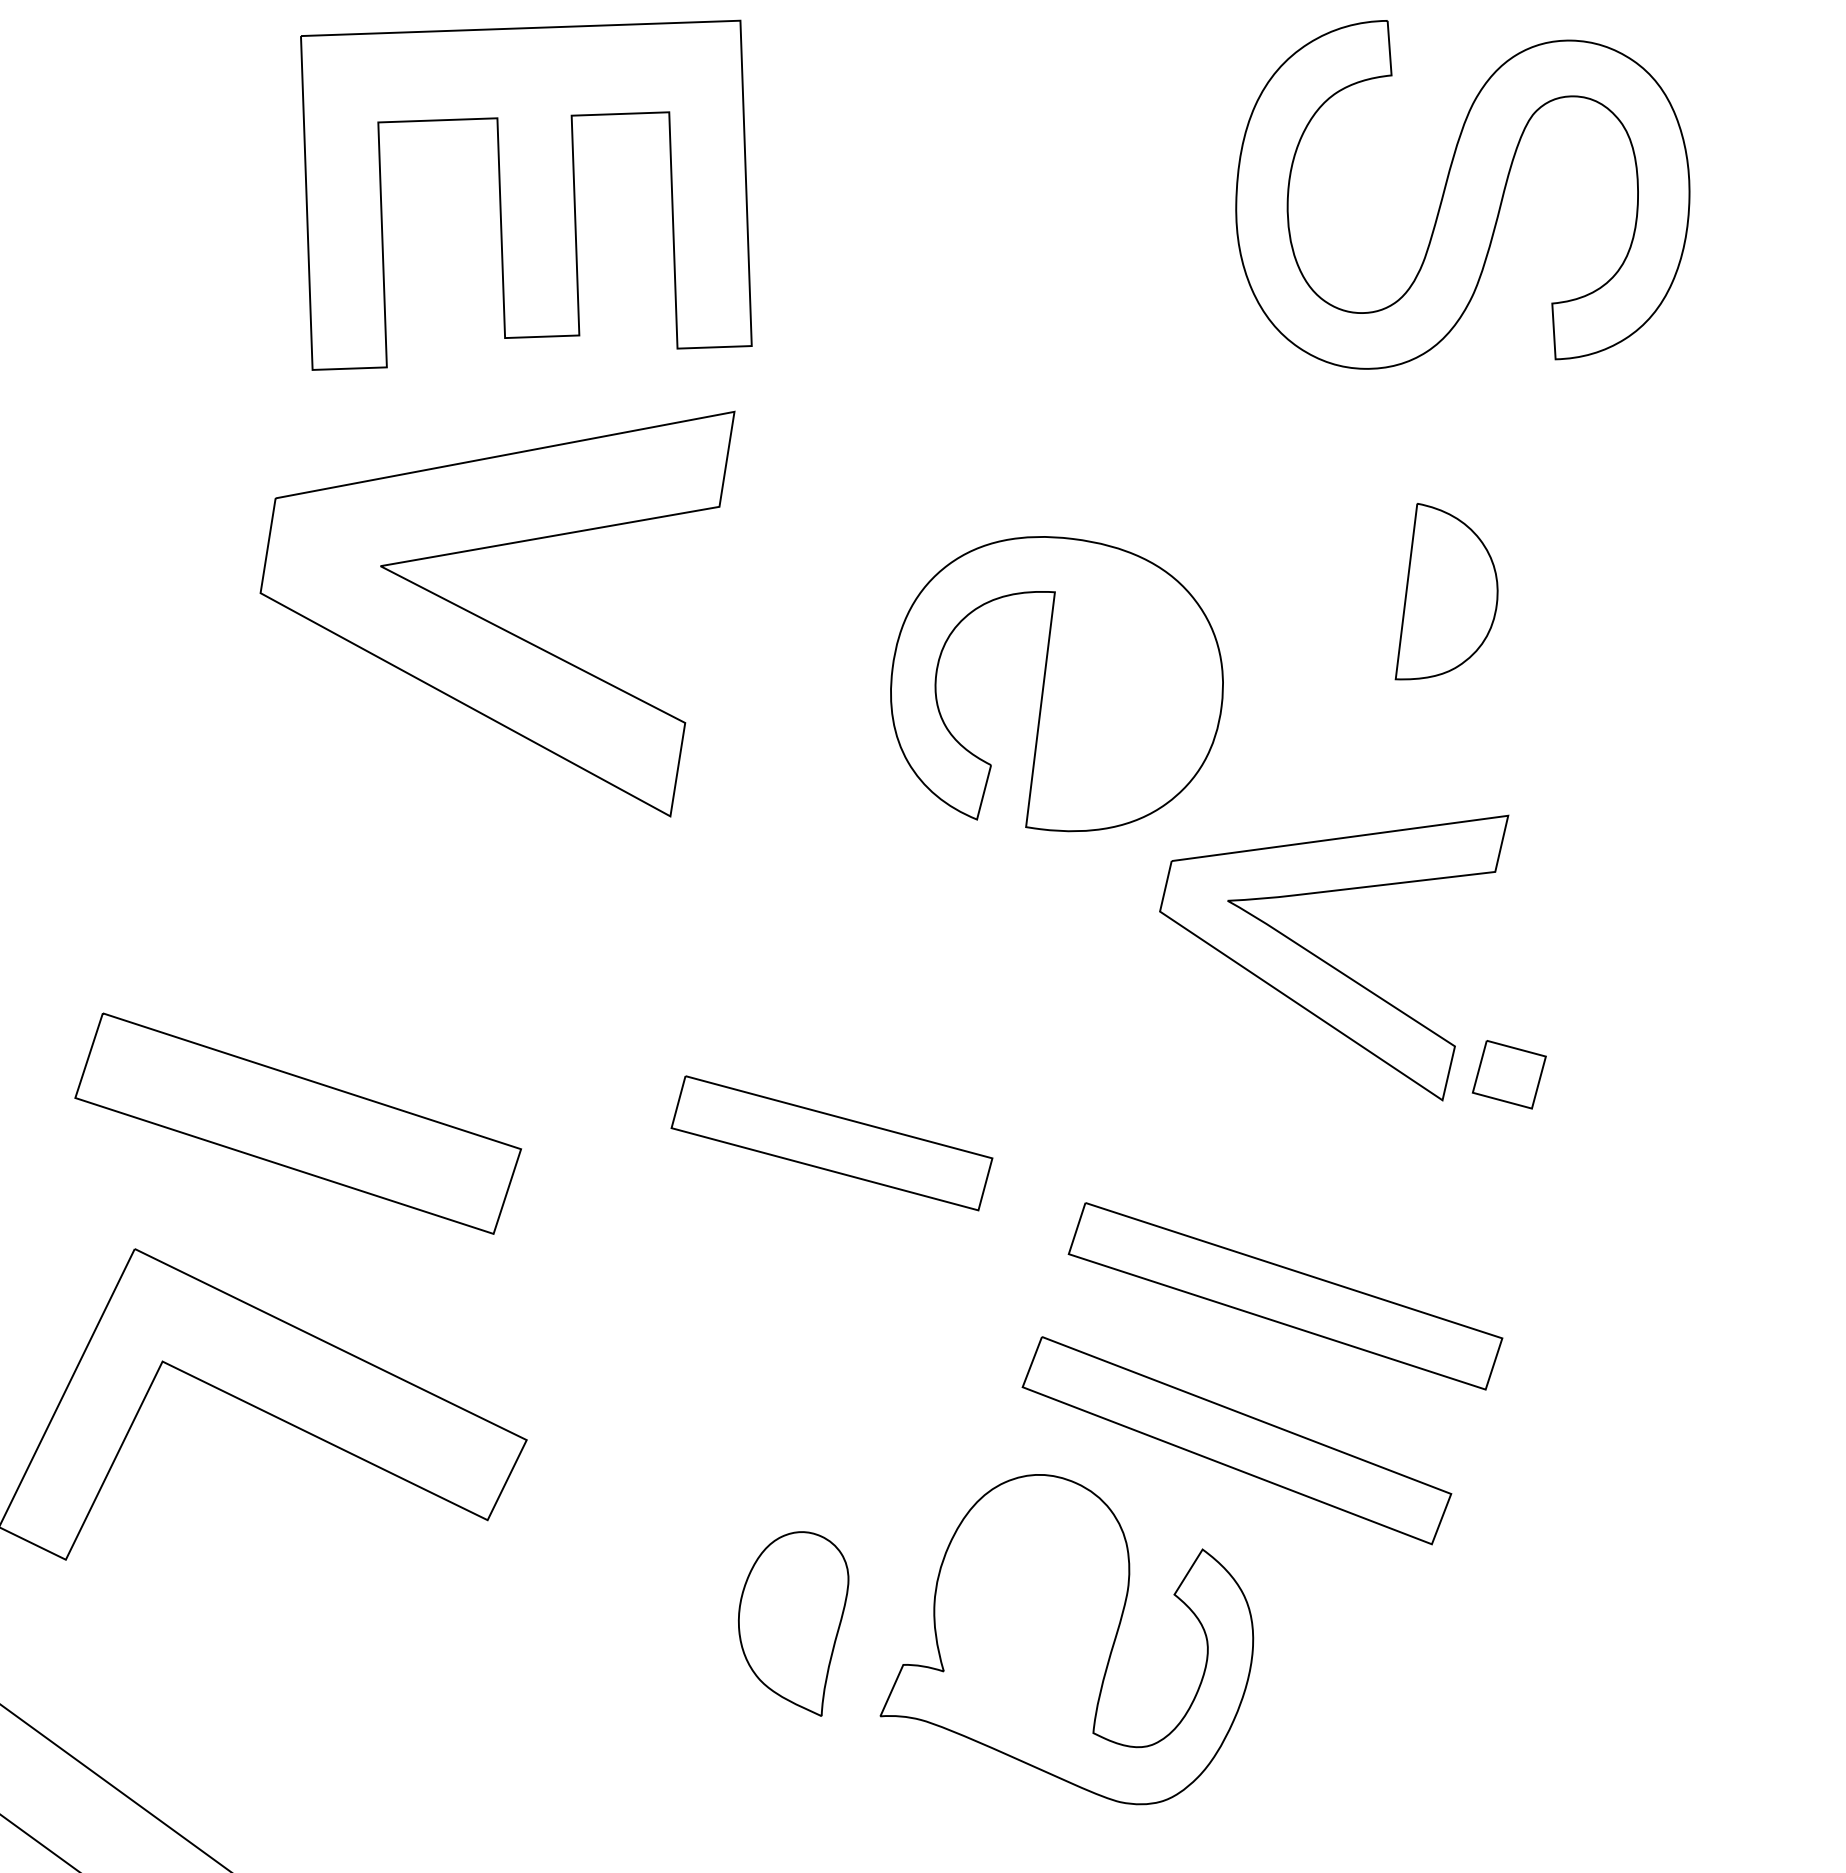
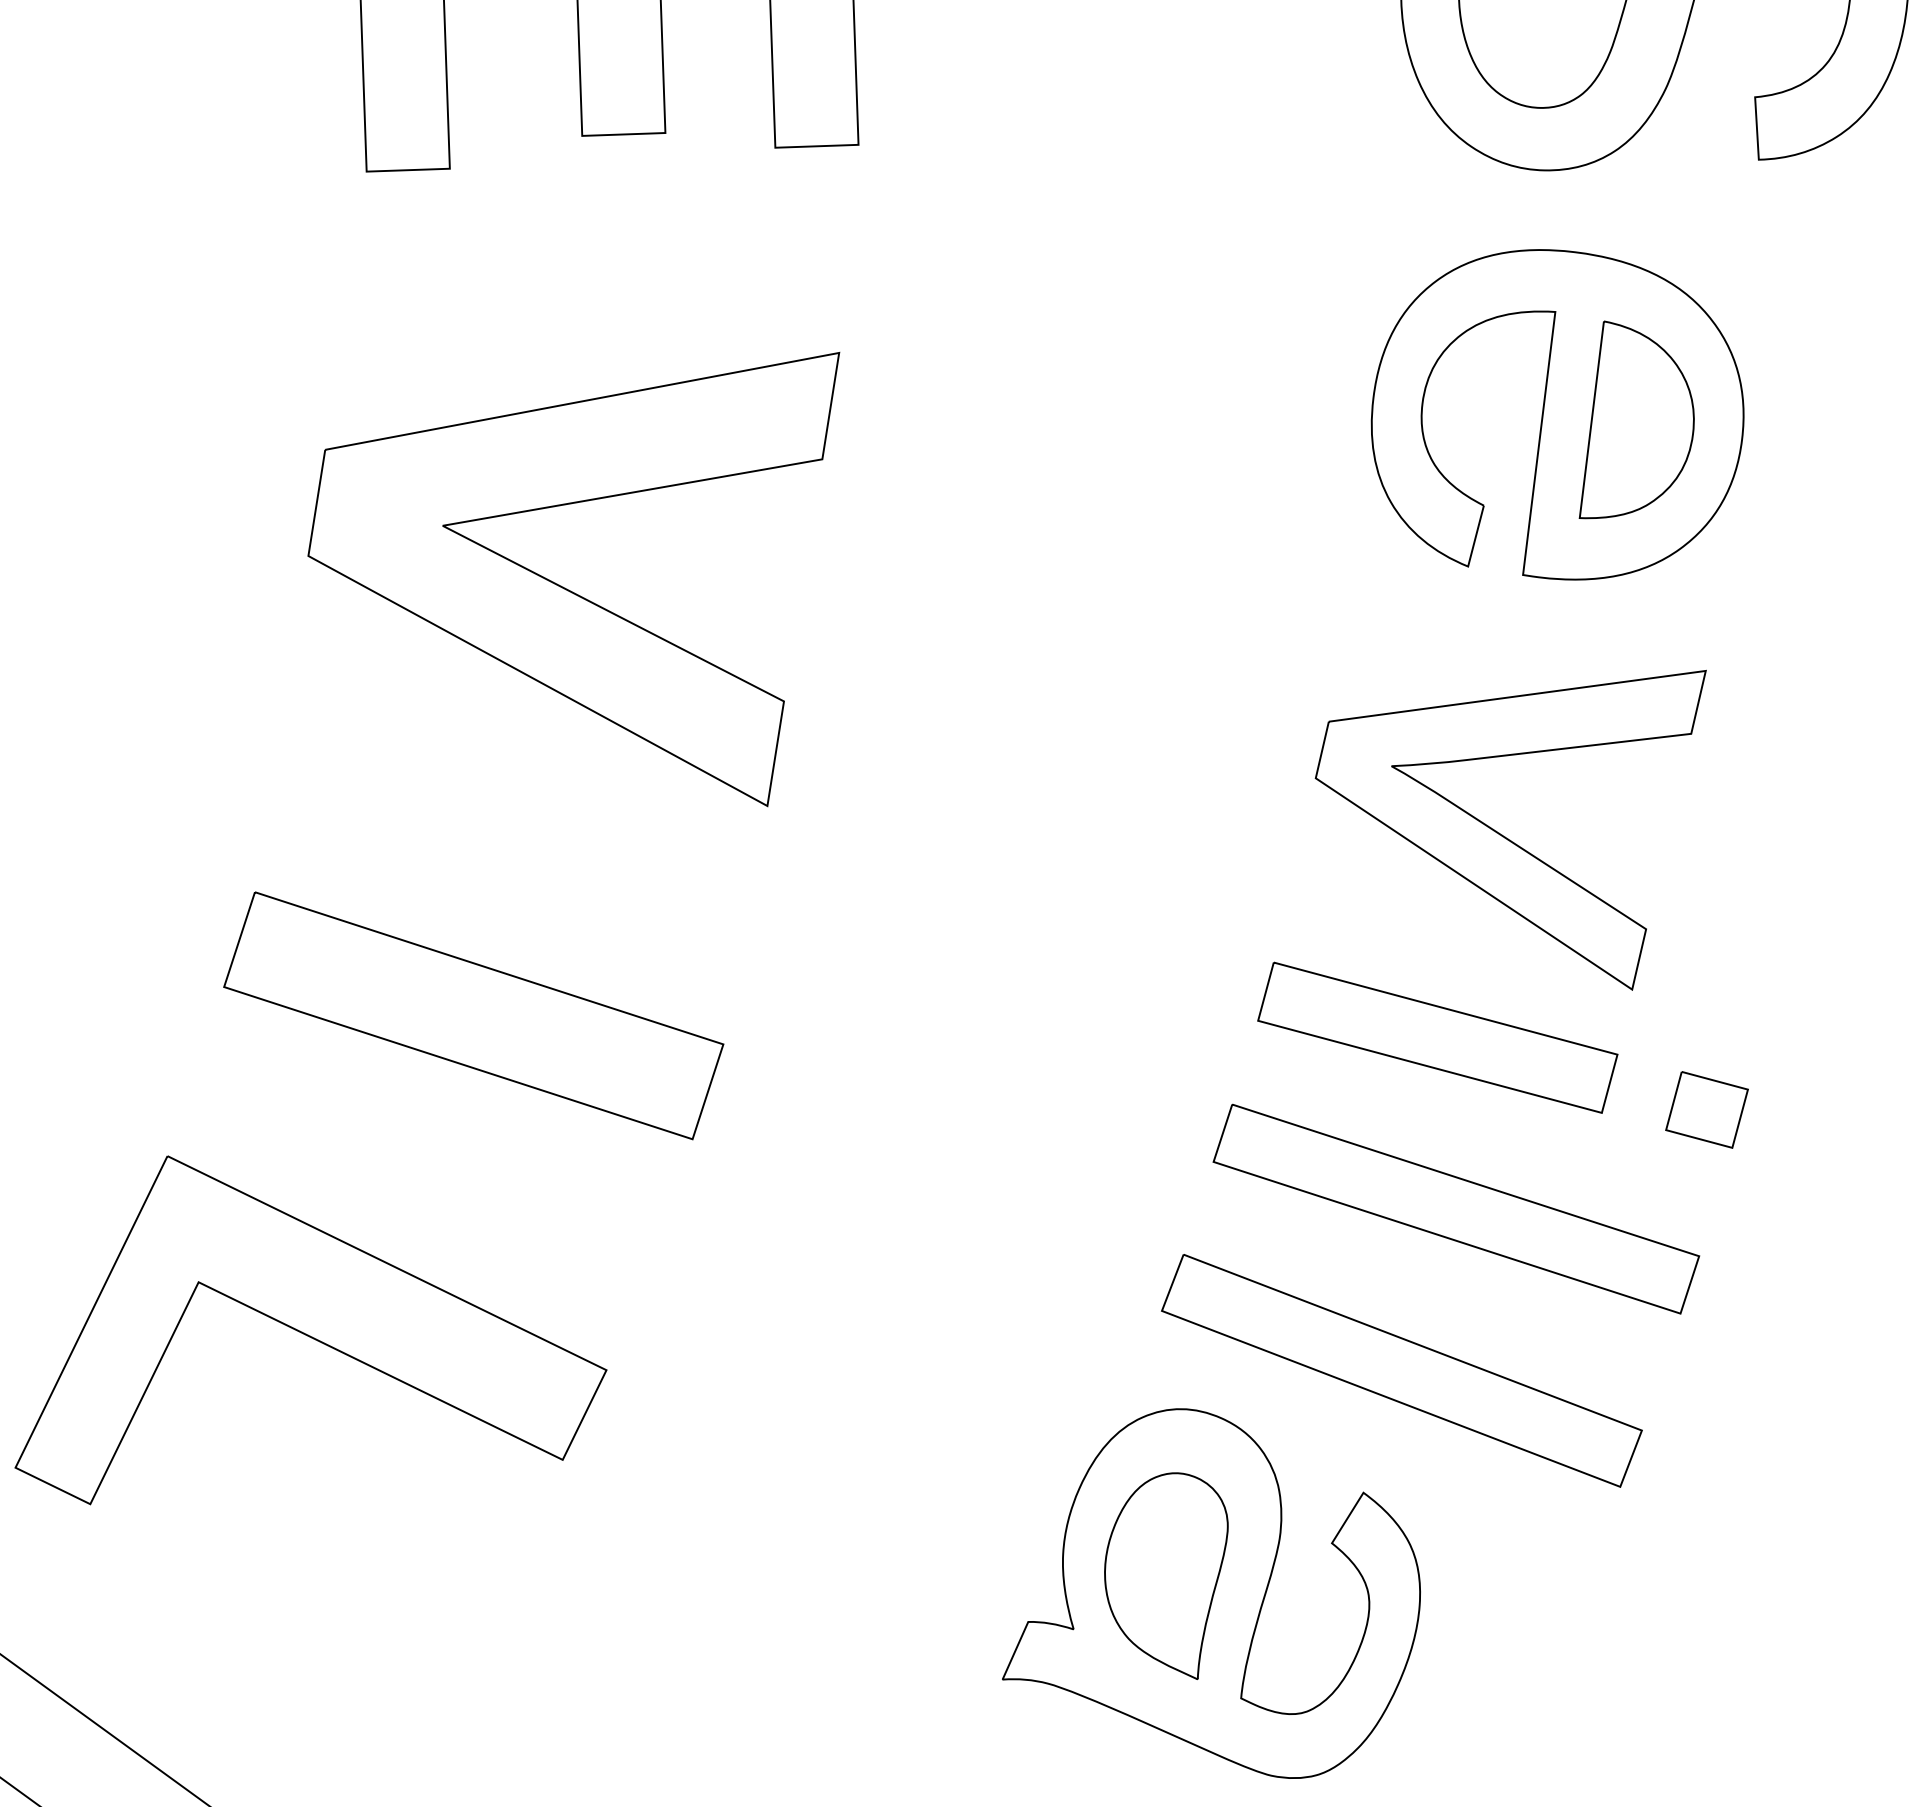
part: (492, 622) -> (568, 588), moved
part: (1056, 684) -> (1557, 415), moved
part: (1508, 1074) -> (1706, 1109), moved
part: (298, 1123) -> (474, 1015), moved
part: (831, 1143) -> (1437, 1038), moved
part: (793, 1623) -> (1166, 1575), moved

